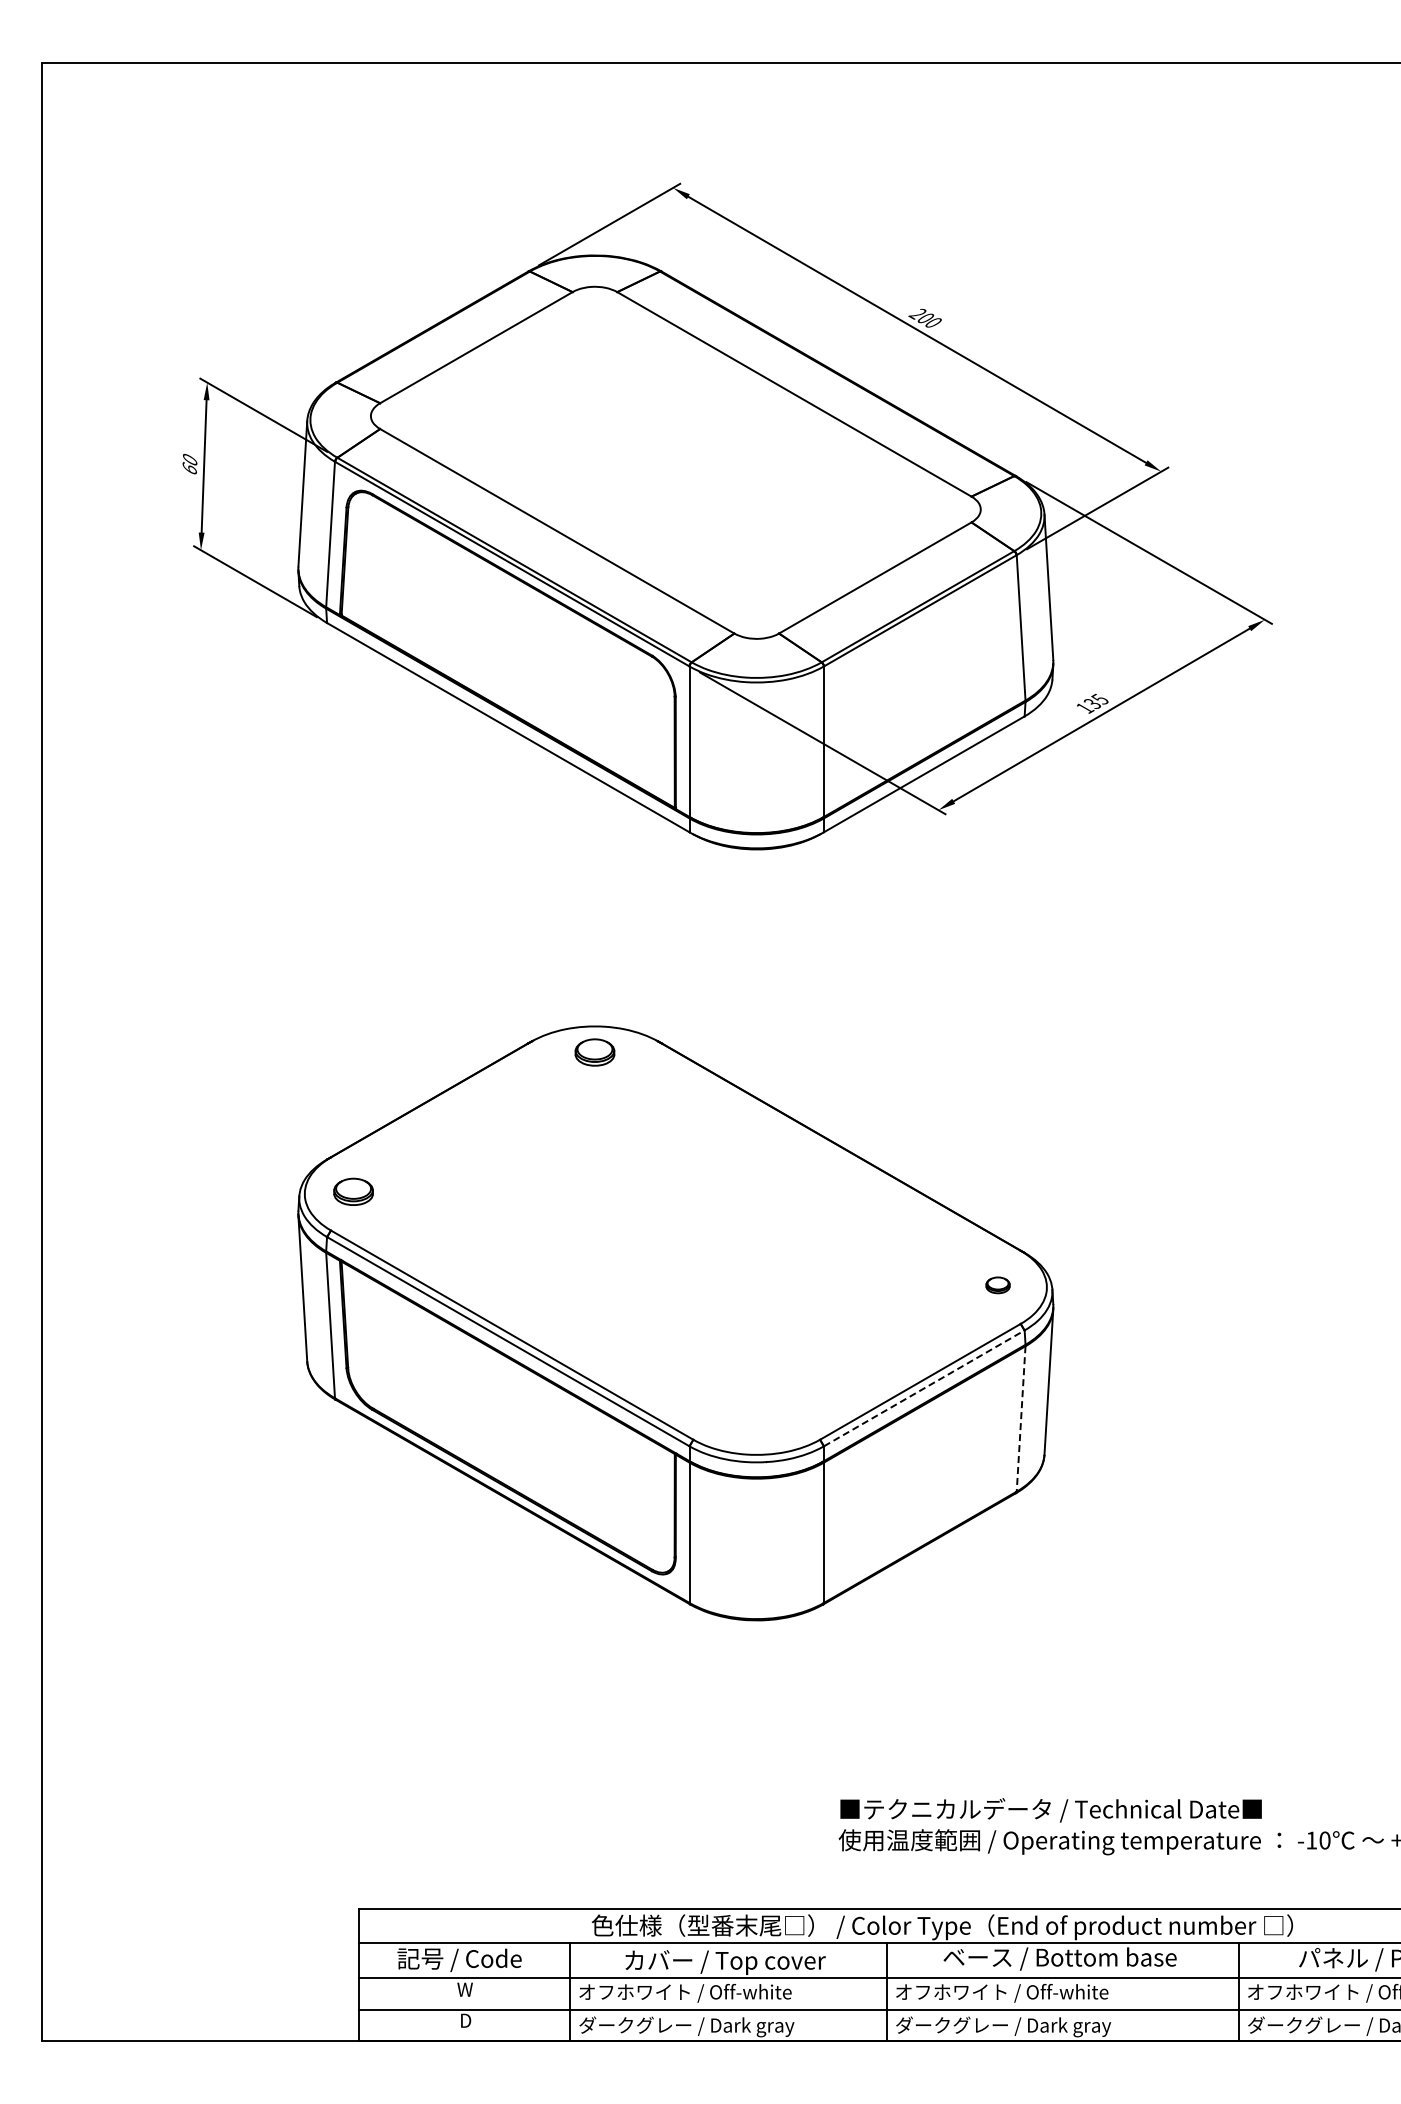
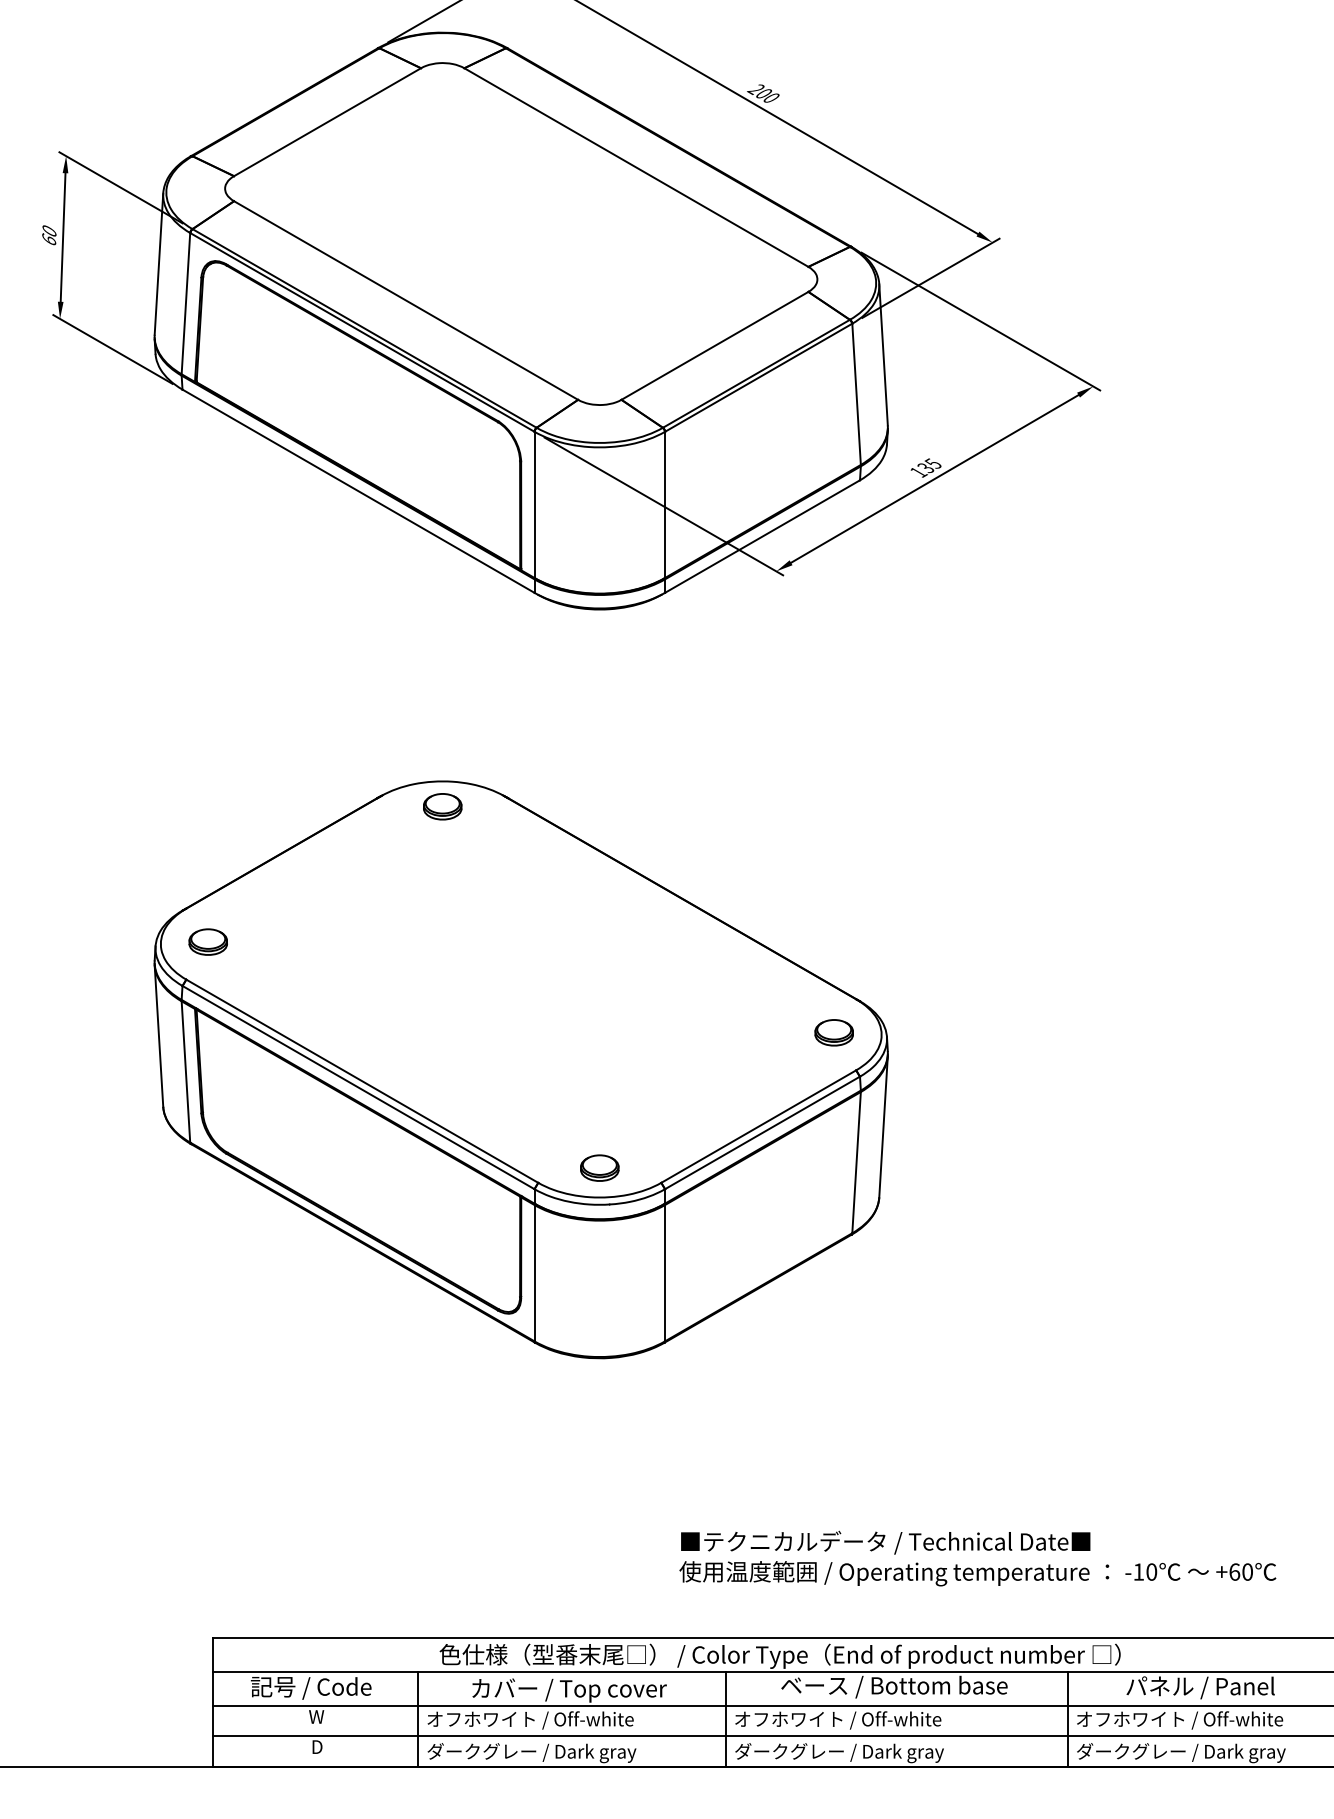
part: (997, 1285) -> (833, 1033), size x1.67
line: (924, 1388) -> (762, 1133), dashed -> solid
line: (1021, 1418) -> (856, 1162), dashed -> solid
part: (756, 1424) -> (599, 1168), added

